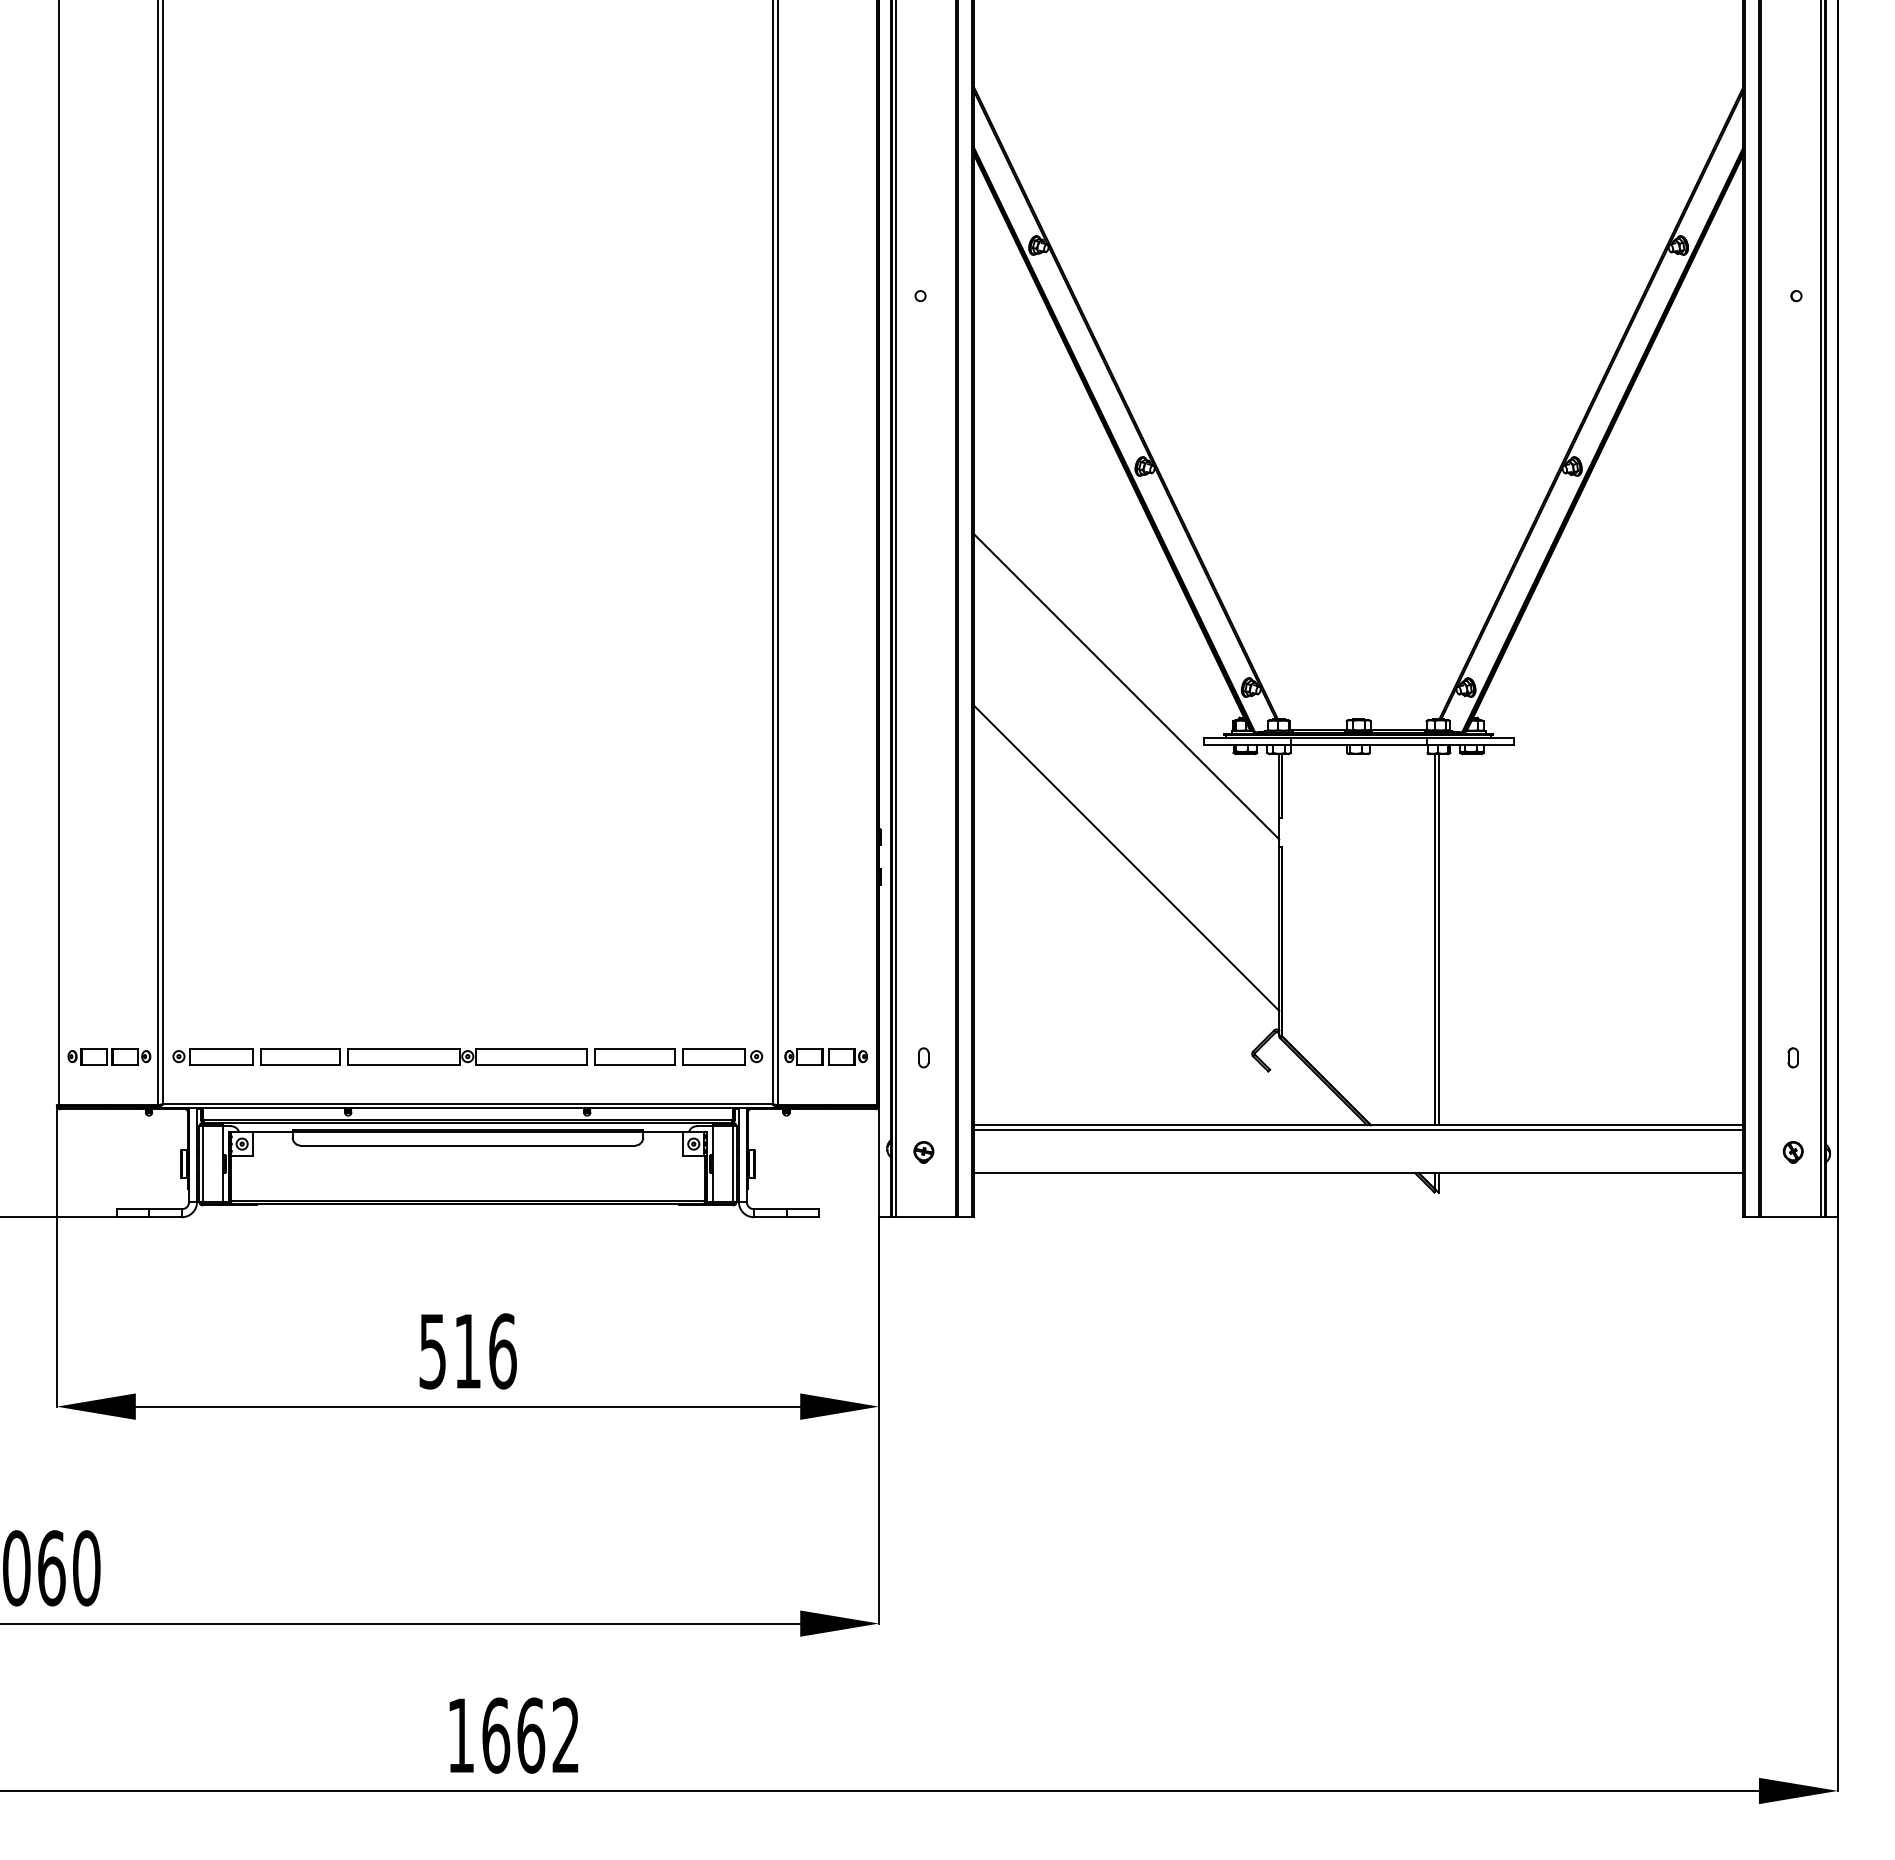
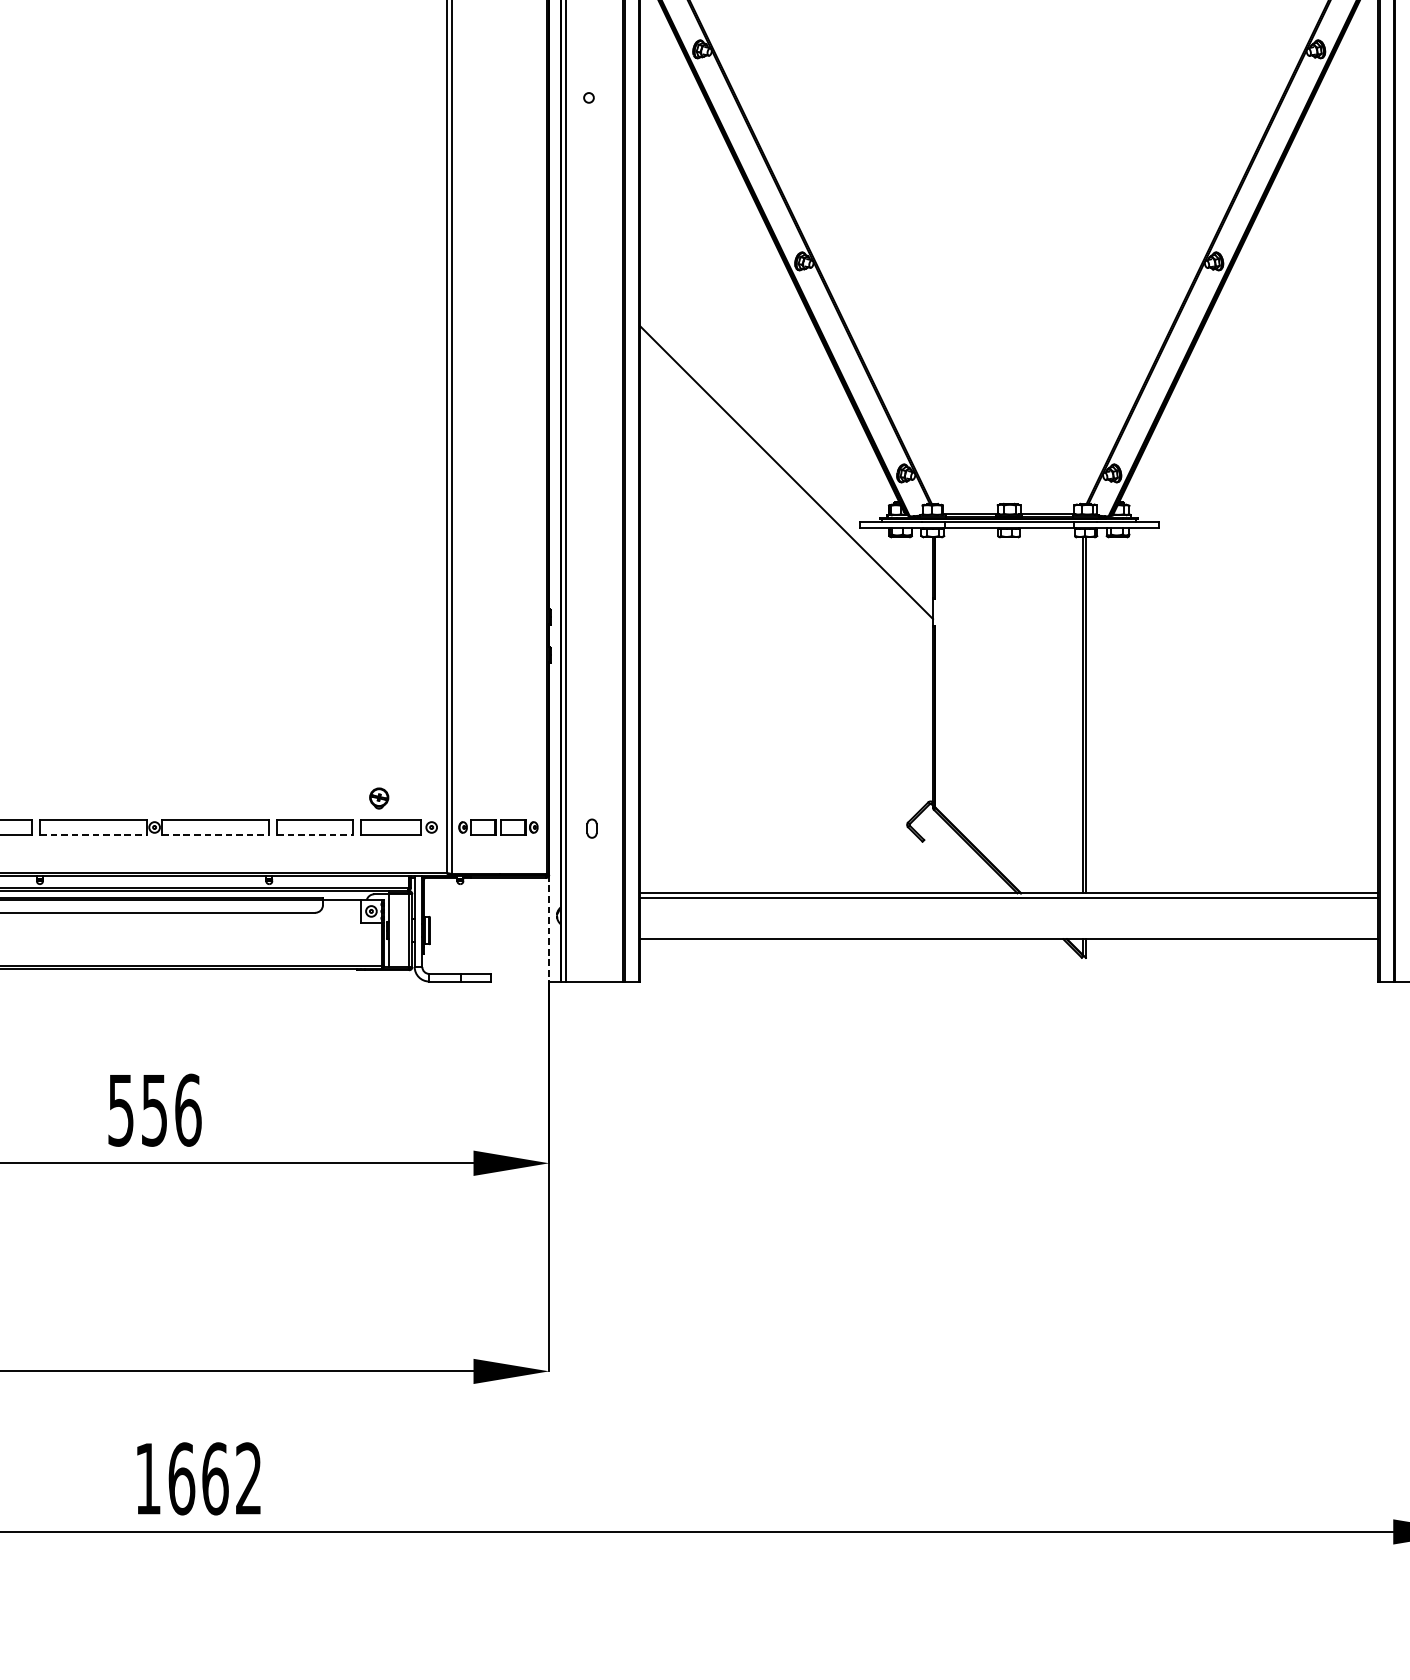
line: (1126, 857) -> (786, 636), removed
line: (404, 1064) -> (93, 835), solid -> dashed
line: (531, 1064) -> (215, 835), solid -> dashed
line: (635, 1064) -> (315, 835), solid -> dashed
part: (923, 1152) -> (378, 798), moved
line: (879, 1161) -> (549, 928), solid -> dashed
text: (467, 1351) -> (154, 1110), 516 -> 556

